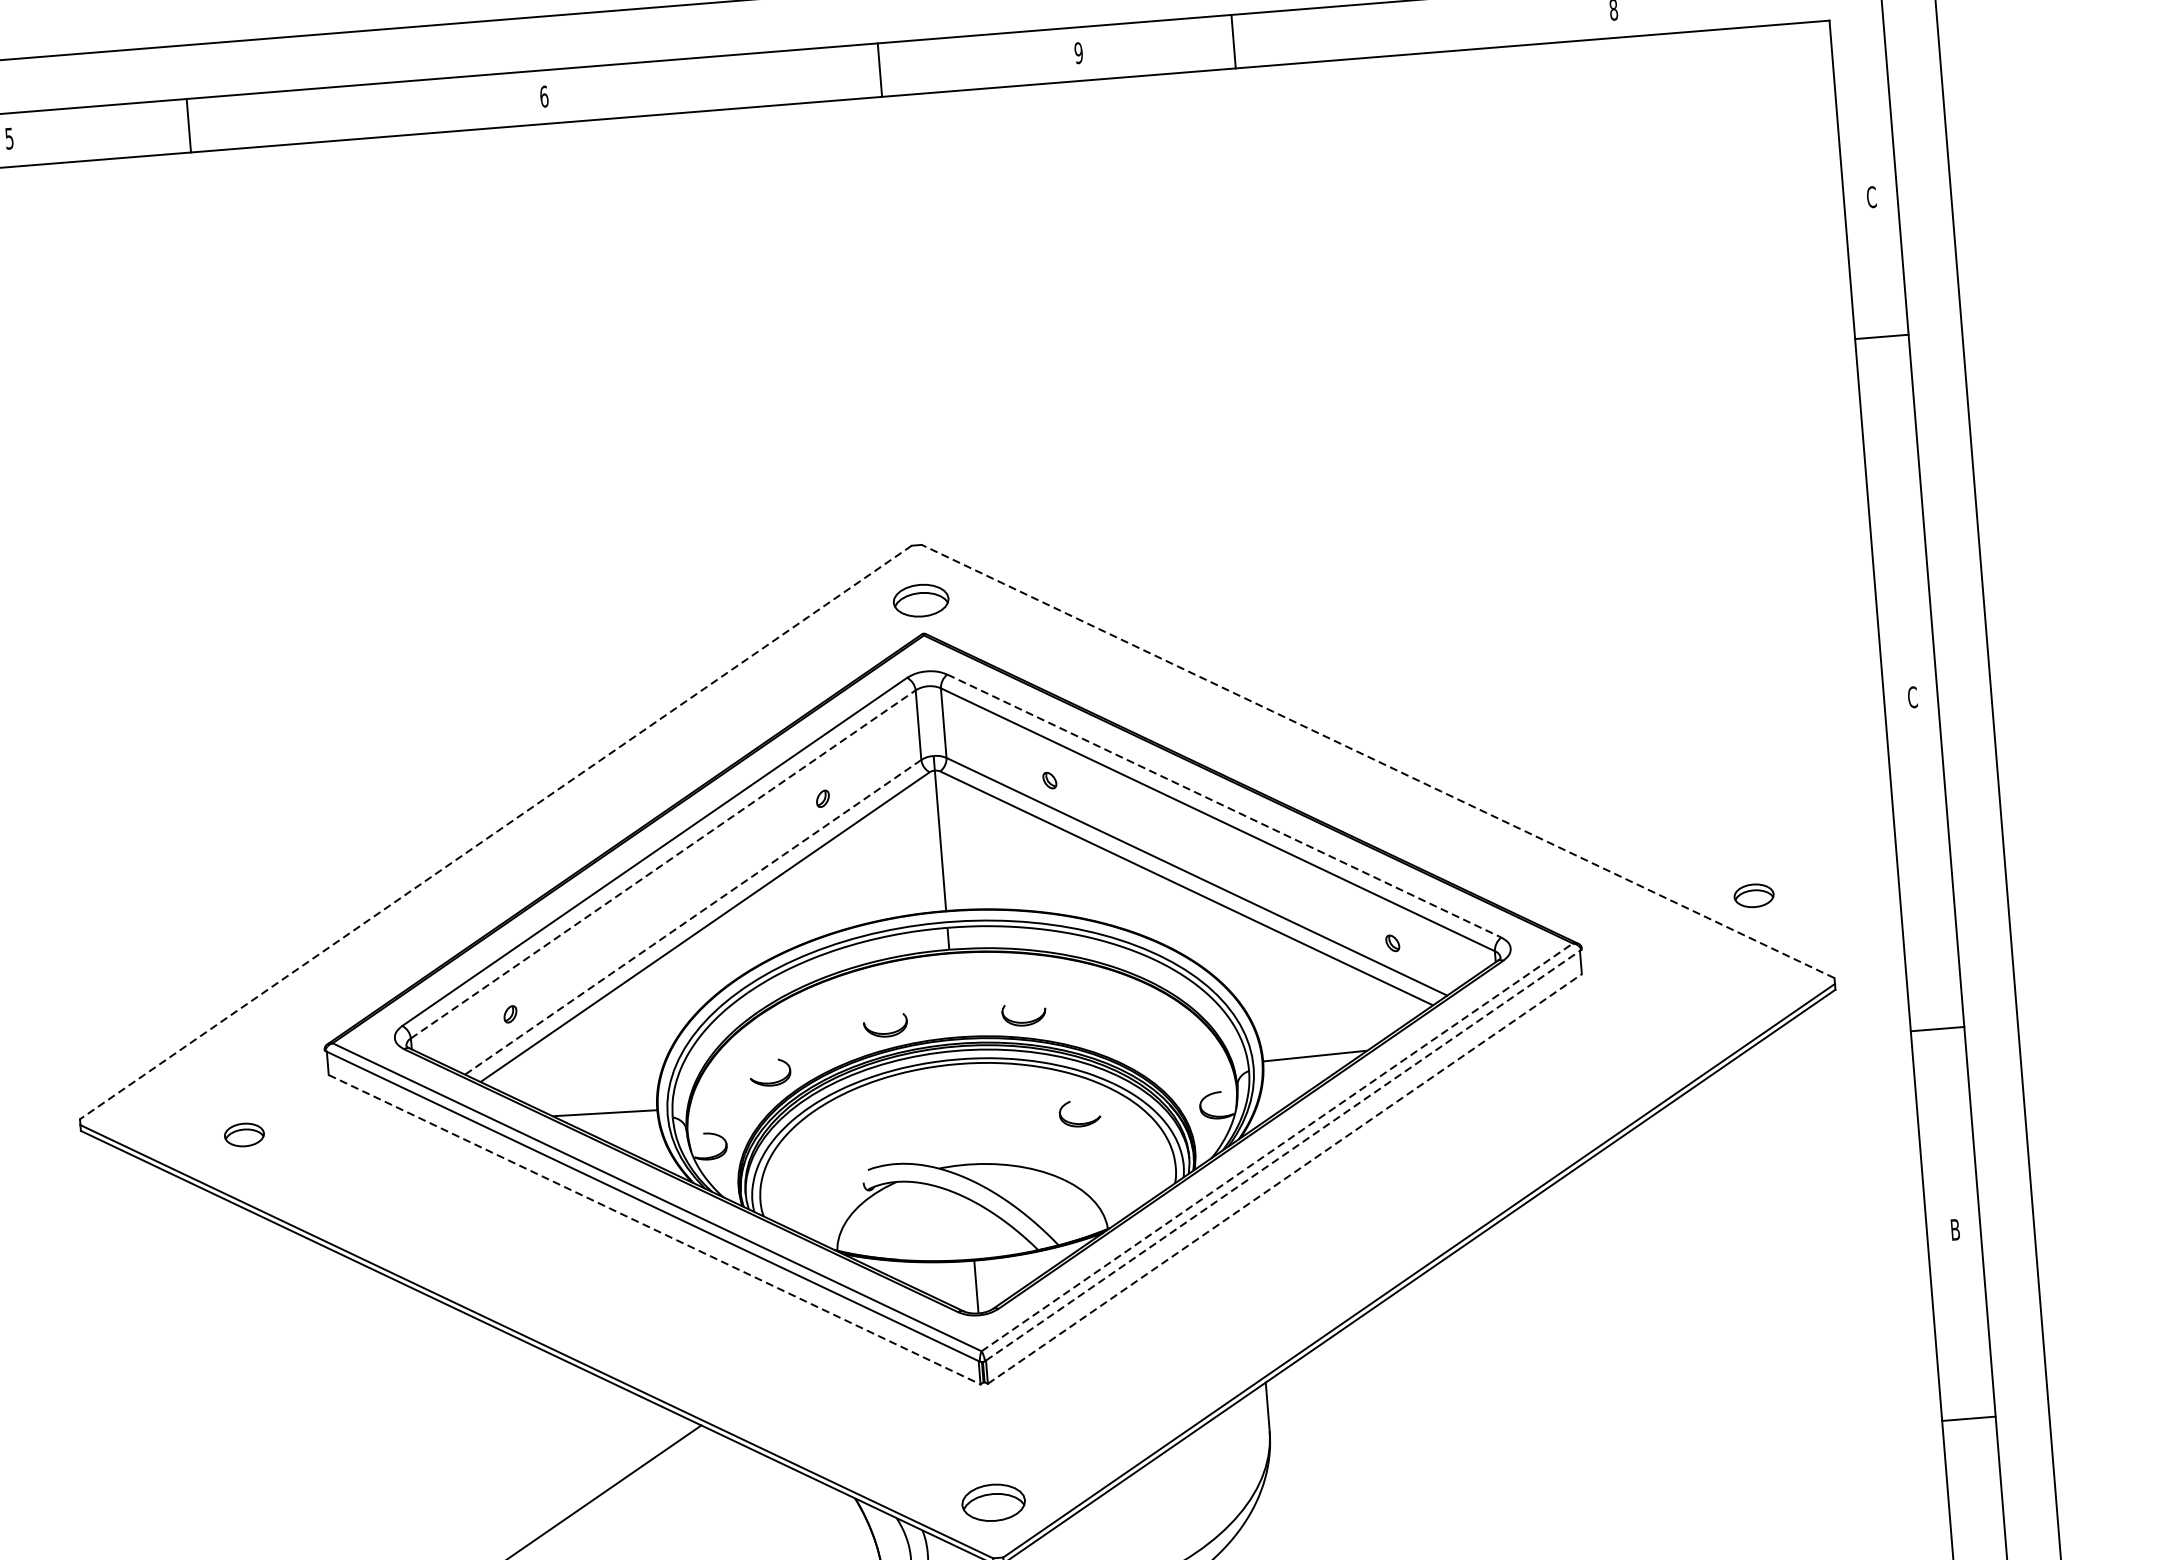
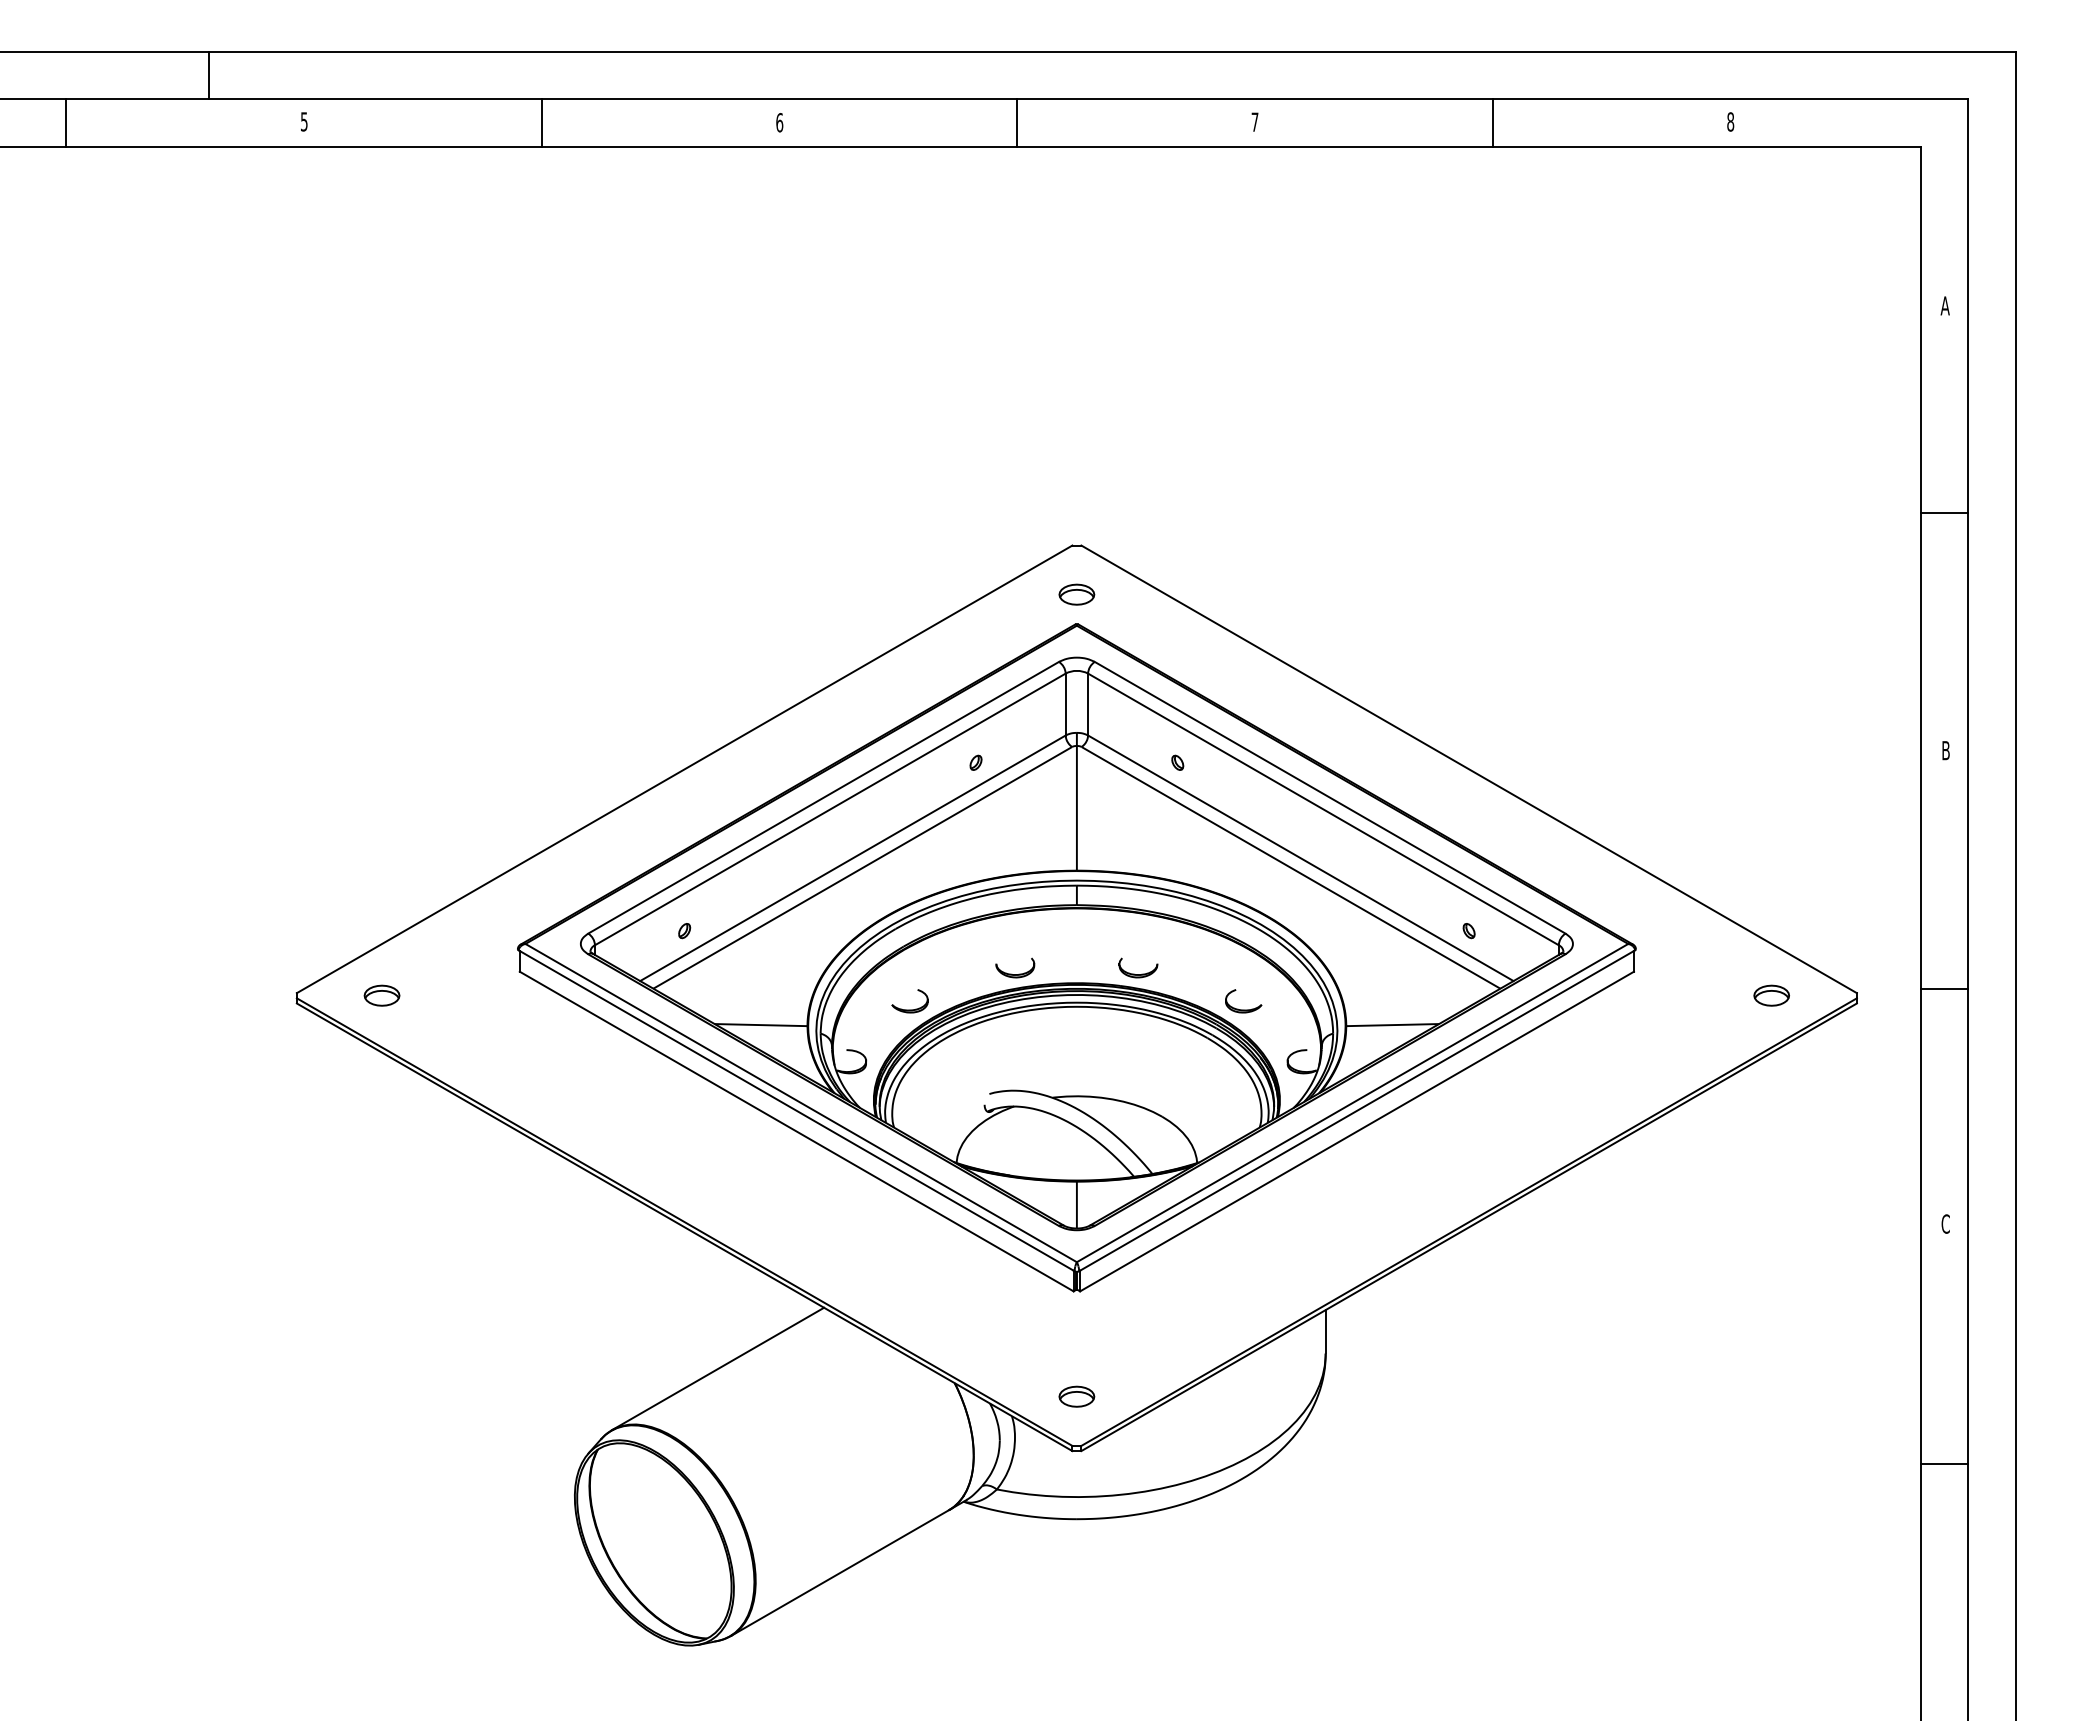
line: (1233, 40) -> (1492, 122), moved
text: (1078, 52) -> (1254, 121), 9 -> 7
line: (880, 69) -> (1017, 122), moved
line: (188, 125) -> (541, 122), moved
text: (1870, 196) -> (1944, 305), C -> A
line: (1882, 337) -> (1944, 513), moved
part: (920, 600) -> (1076, 594), size x0.71
text: (1912, 697) -> (1945, 750), C -> B
line: (1378, 761) -> (1469, 769), dashed -> solid
line: (1224, 805) -> (1330, 797), dashed -> solid
line: (495, 832) -> (684, 769), dashed -> solid
line: (663, 864) -> (830, 809), dashed -> solid
part: (1753, 895) -> (1771, 995), moved
line: (692, 917) -> (852, 858), dashed -> solid
line: (1937, 1029) -> (1944, 988), moved
part: (1080, 1122) -> (1243, 1009), moved
part: (243, 1134) -> (381, 995), moved
line: (1278, 1146) -> (1353, 1102), dashed -> solid
line: (1283, 1155) -> (1357, 1110), dashed -> solid
line: (1285, 1178) -> (1357, 1131), dashed -> solid
line: (654, 1229) -> (796, 1131), dashed -> solid
text: (1954, 1229) -> (1945, 1223), B -> C
line: (1969, 1419) -> (1944, 1464), moved
part: (993, 1502) -> (1076, 1396), size x0.62

